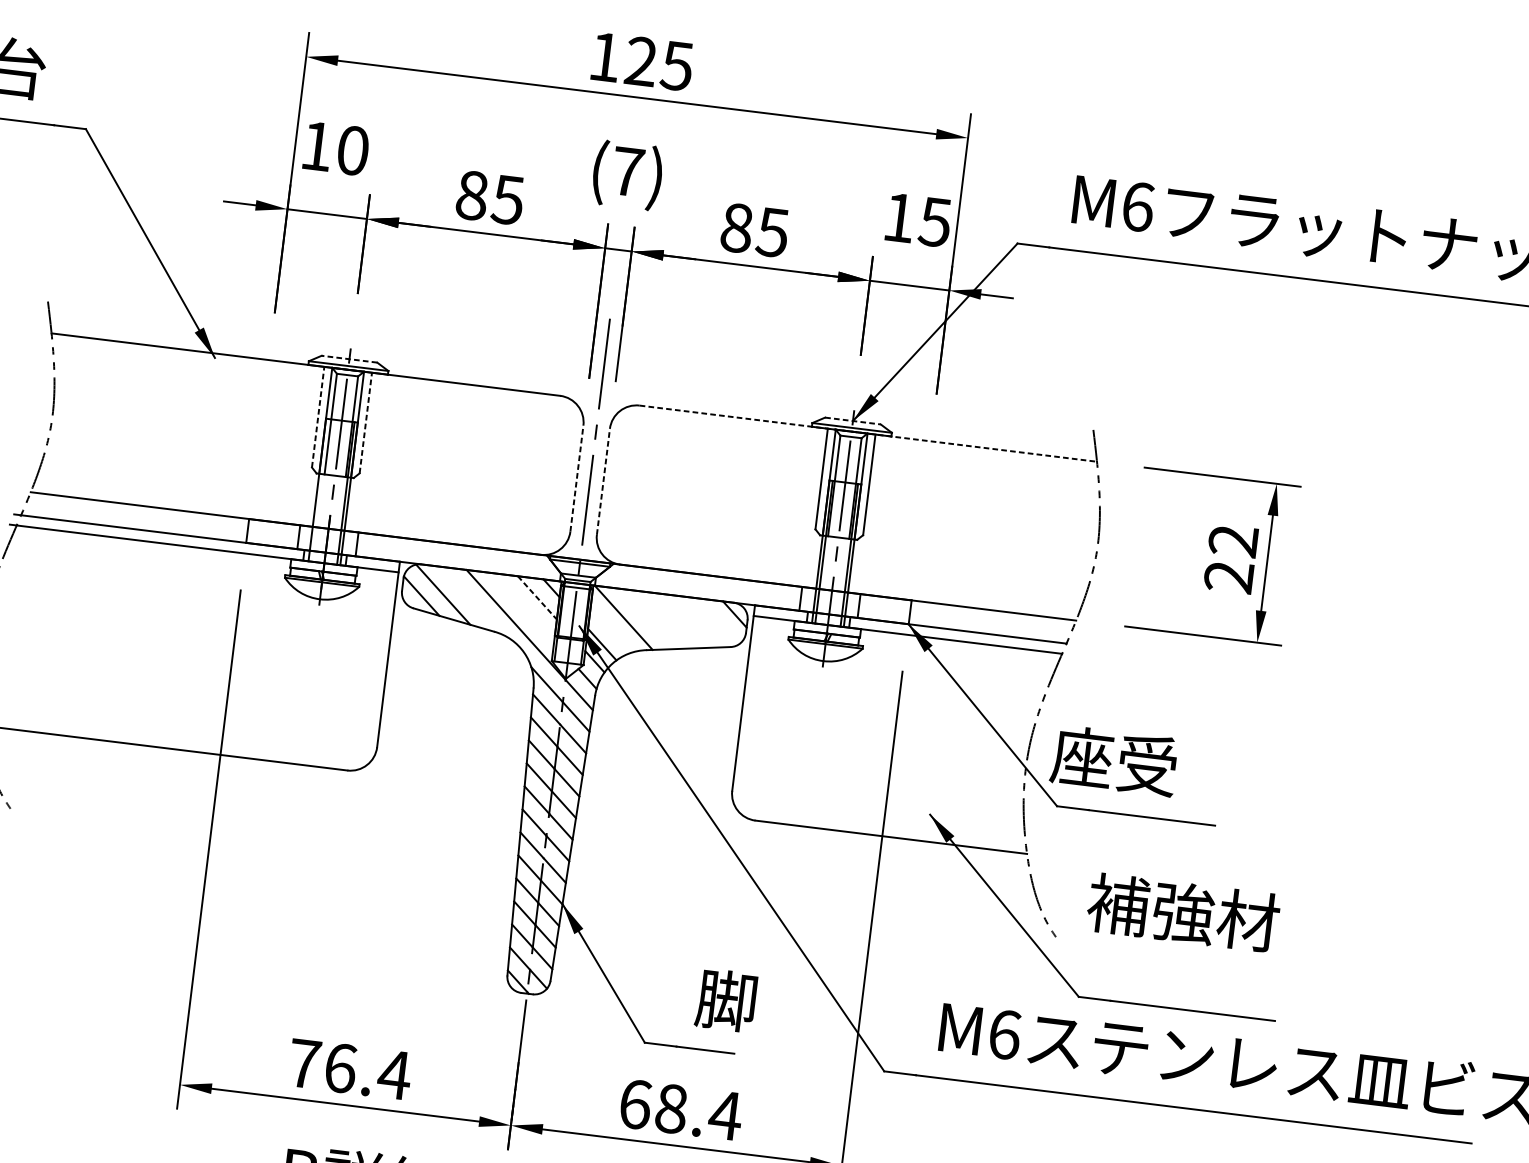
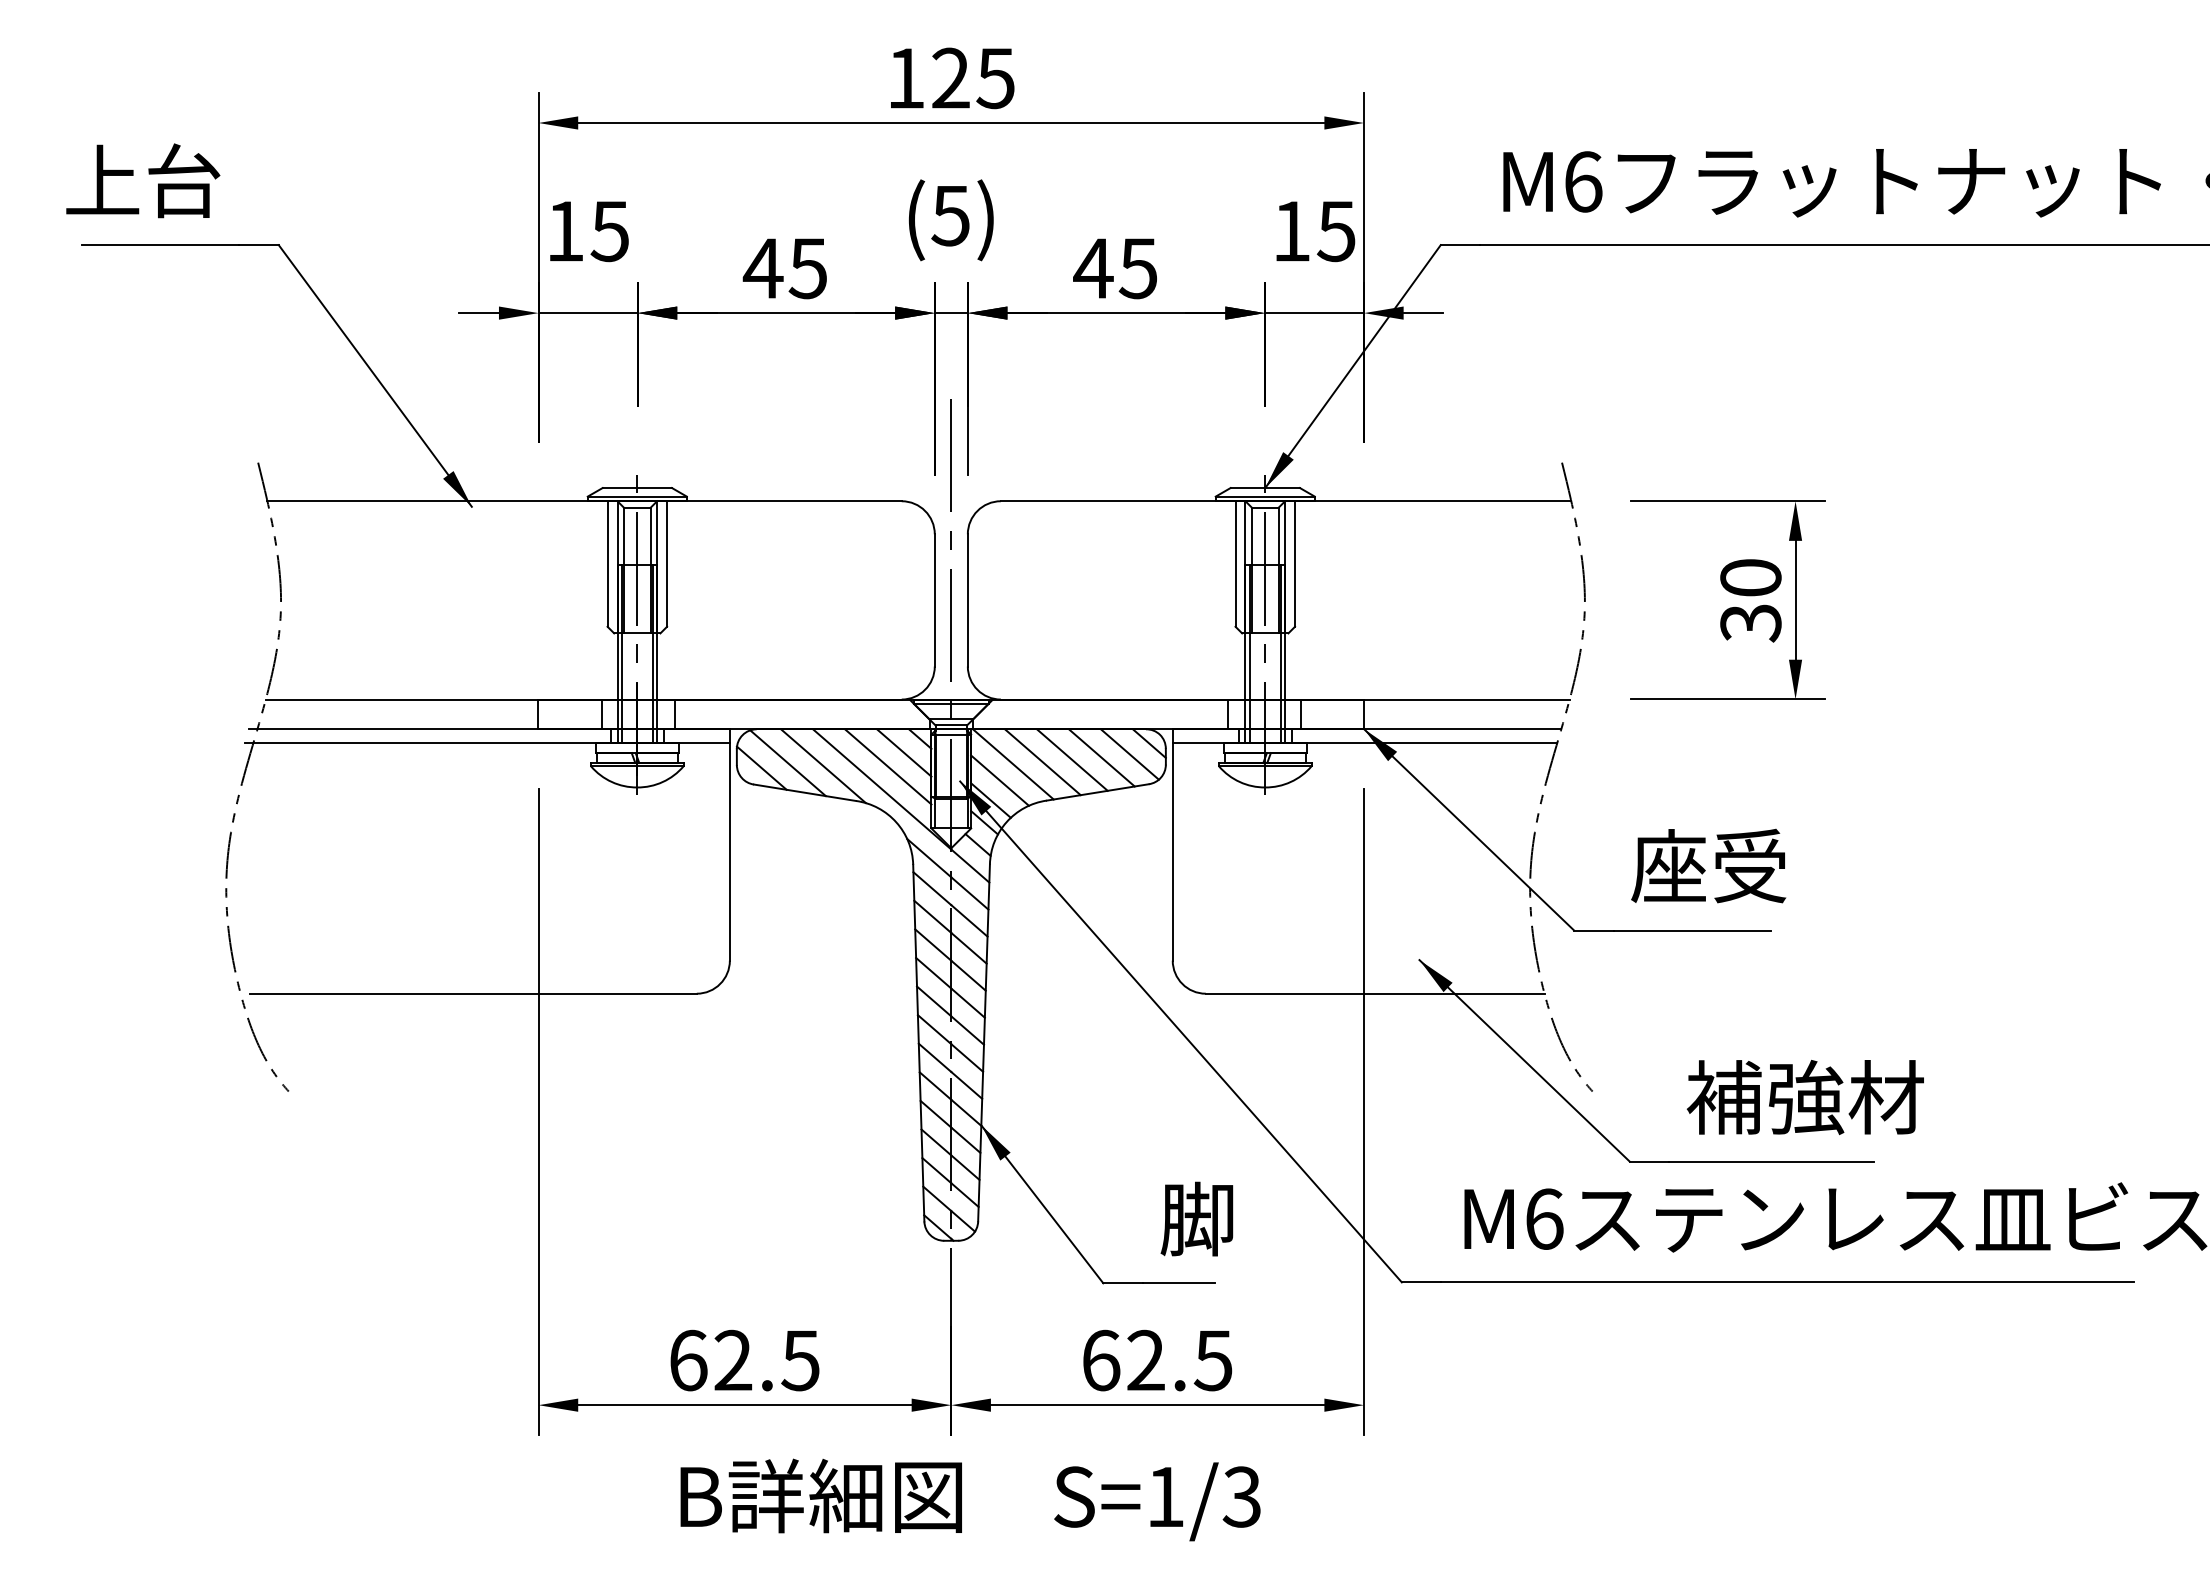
text: (352, 150) -> (609, 231), 10 -> 15
text: (627, 172) -> (950, 216), (7) -> (5)
text: (471, 195) -> (762, 268), 85 -> 45
text: (736, 228) -> (1093, 268), 85 -> 45
line: (349, 359) -> (637, 488), dashed -> solid
line: (318, 417) -> (607, 564), dashed -> solid
line: (853, 421) -> (1265, 488), dashed -> solid
line: (366, 423) -> (667, 564), dashed -> solid
line: (868, 433) -> (1286, 501), dashed -> solid
line: (576, 477) -> (934, 599), dashed -> solid
line: (603, 481) -> (967, 599), dashed -> solid
line: (320, 490) -> (621, 653), added
text: (1230, 558) -> (1750, 600), 22 -> 30
line: (537, 598) -> (904, 753), dashed -> solid
line: (471, 600) -> (823, 766), added
line: (523, 607) -> (888, 766), added
line: (647, 619) -> (1042, 762), added
line: (670, 619) -> (1071, 759), added
line: (695, 620) -> (1101, 757), added
line: (717, 621) -> (1129, 754), added
line: (611, 629) -> (999, 780), added
text: (1114, 760) -> (1708, 865), moved
text: (1182, 912) -> (1804, 1097), moved
text: (350, 1069) -> (745, 1360), 76.4 -> 62.5
text: (699, 1112) -> (1180, 1360), 68.4 -> 62.5

